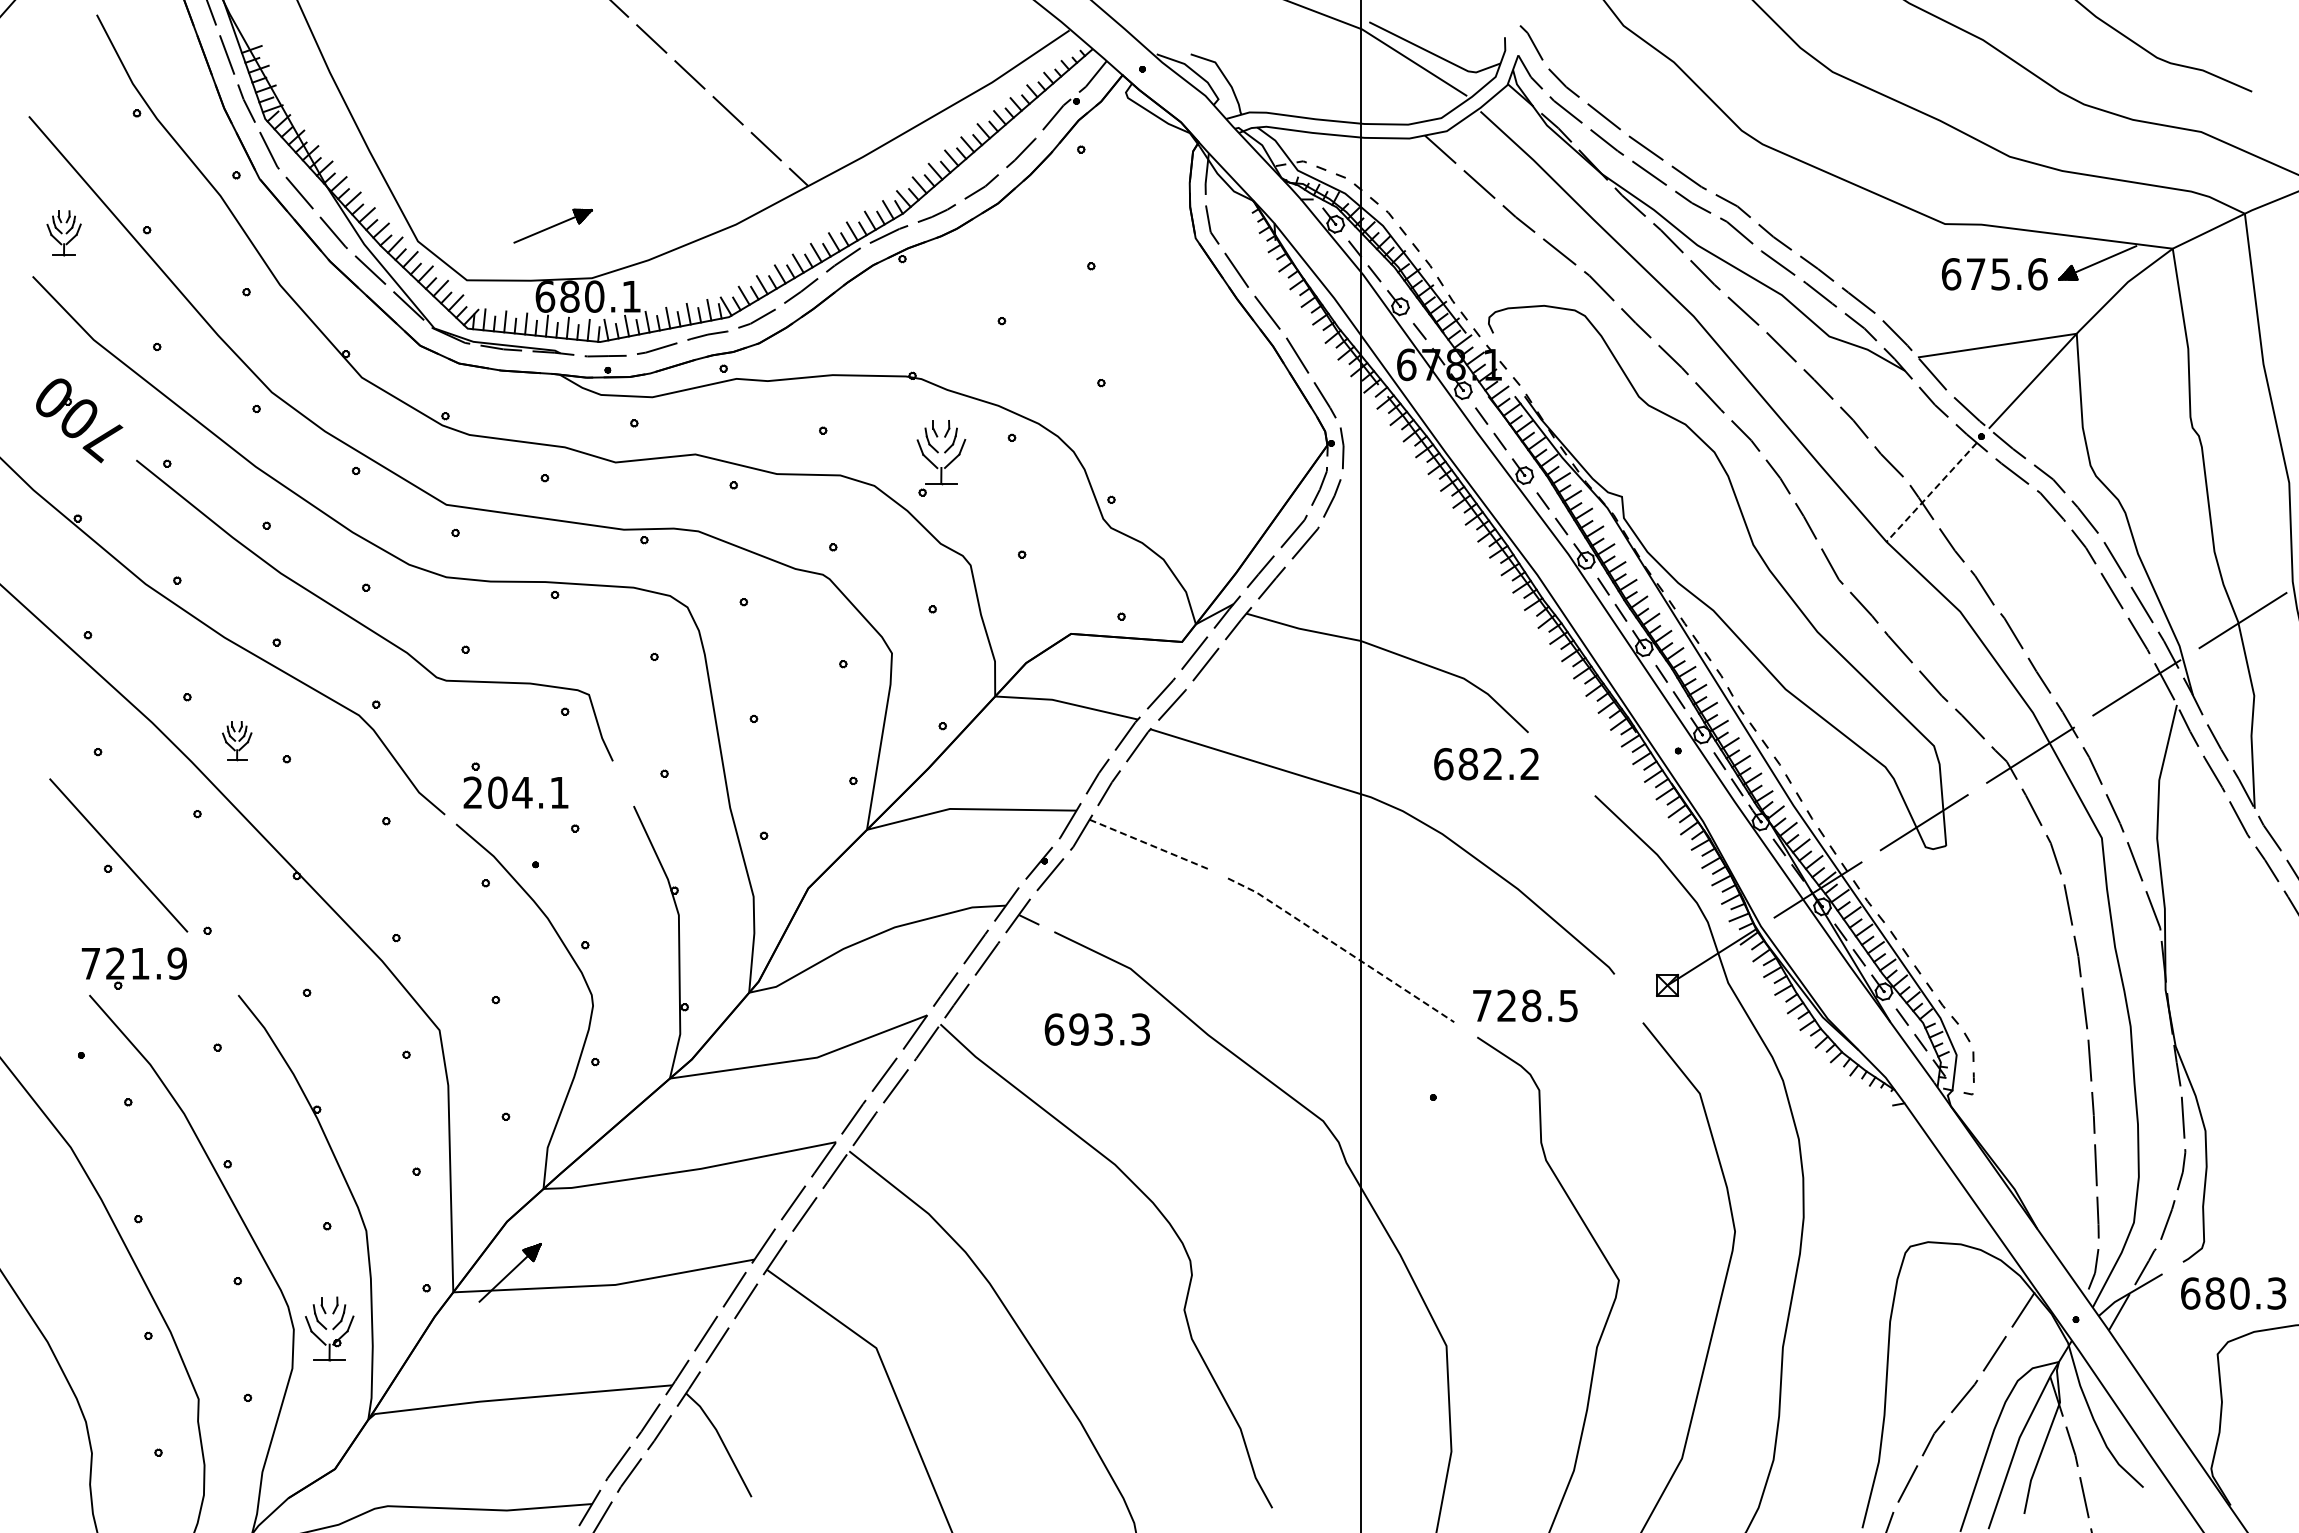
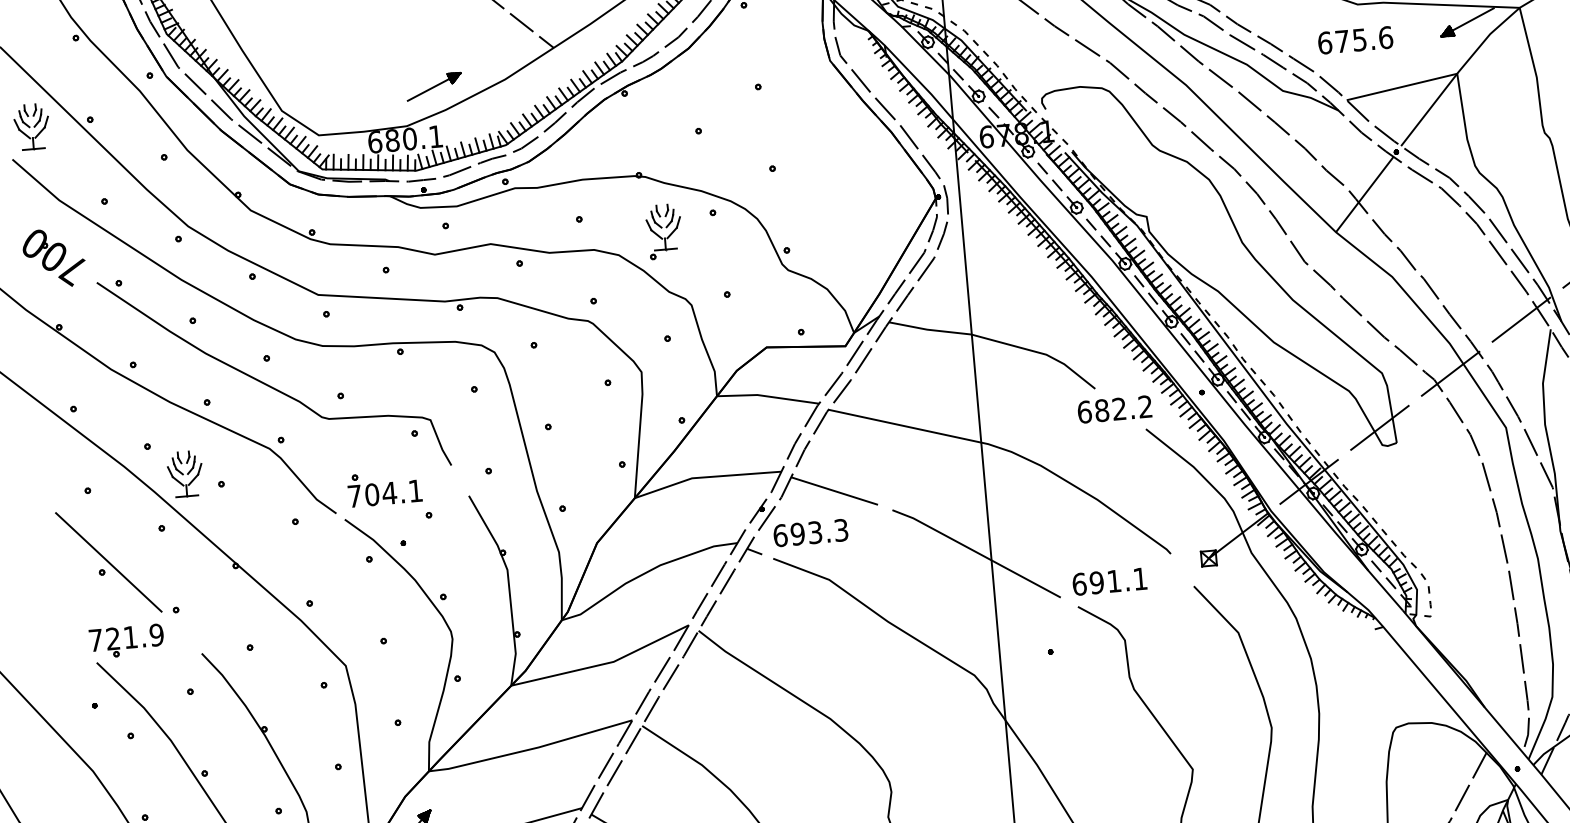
part: (552, 225) -> (433, 86), moved
part: (63, 233) -> (31, 127), size x1.43
text: (1994, 274) -> (1355, 40), moved
line: (1931, 492) -> (1364, 194), dashed -> solid
part: (236, 740) -> (184, 474), size x1.67
text: (1486, 764) -> (1114, 409), moved
text: (472, 792) -> (354, 496), 204.1 -> 704.1
line: (1149, 844) -> (834, 491), dashed -> solid
line: (1341, 948) -> (976, 552), dashed -> solid
text: (1524, 1005) -> (1109, 581), 728.5 -> 691.1
text: (1096, 1029) -> (810, 533), moved

